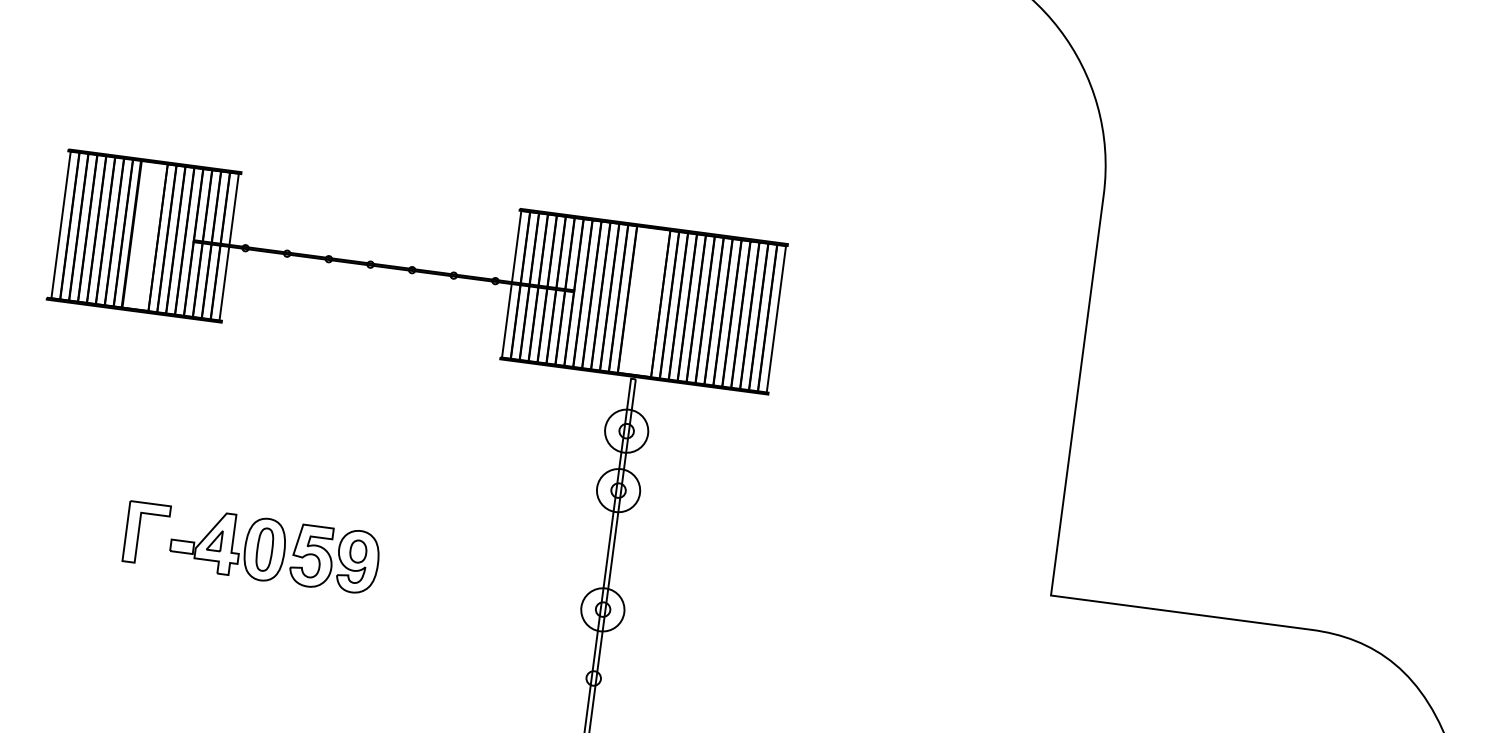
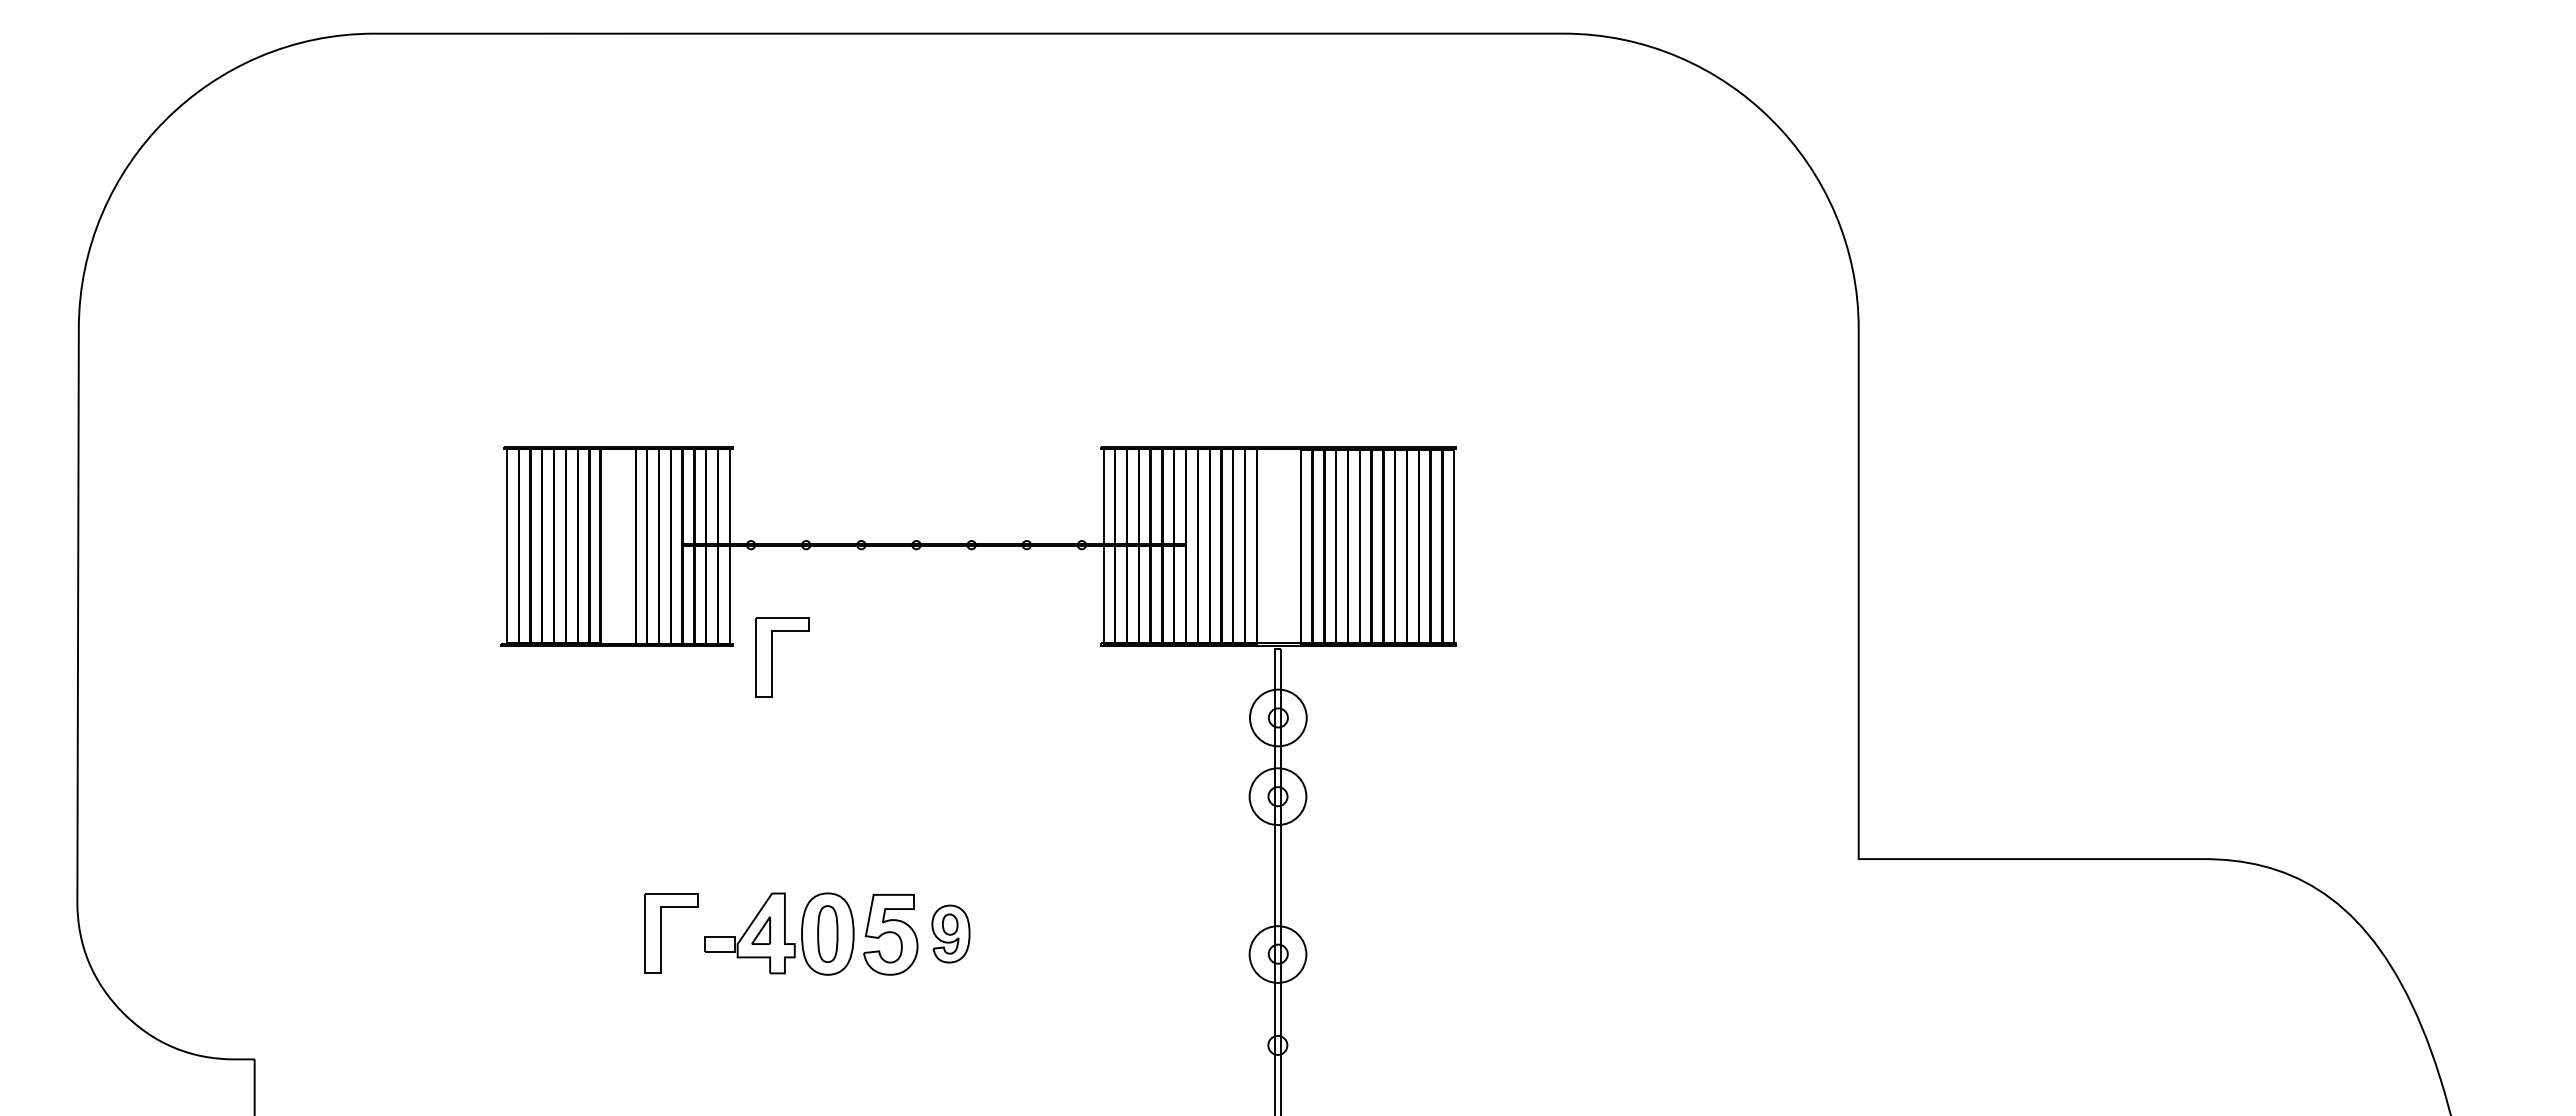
part: (250, 335) -> (772, 657), added
part: (357, 561) -> (950, 933), size x0.7

